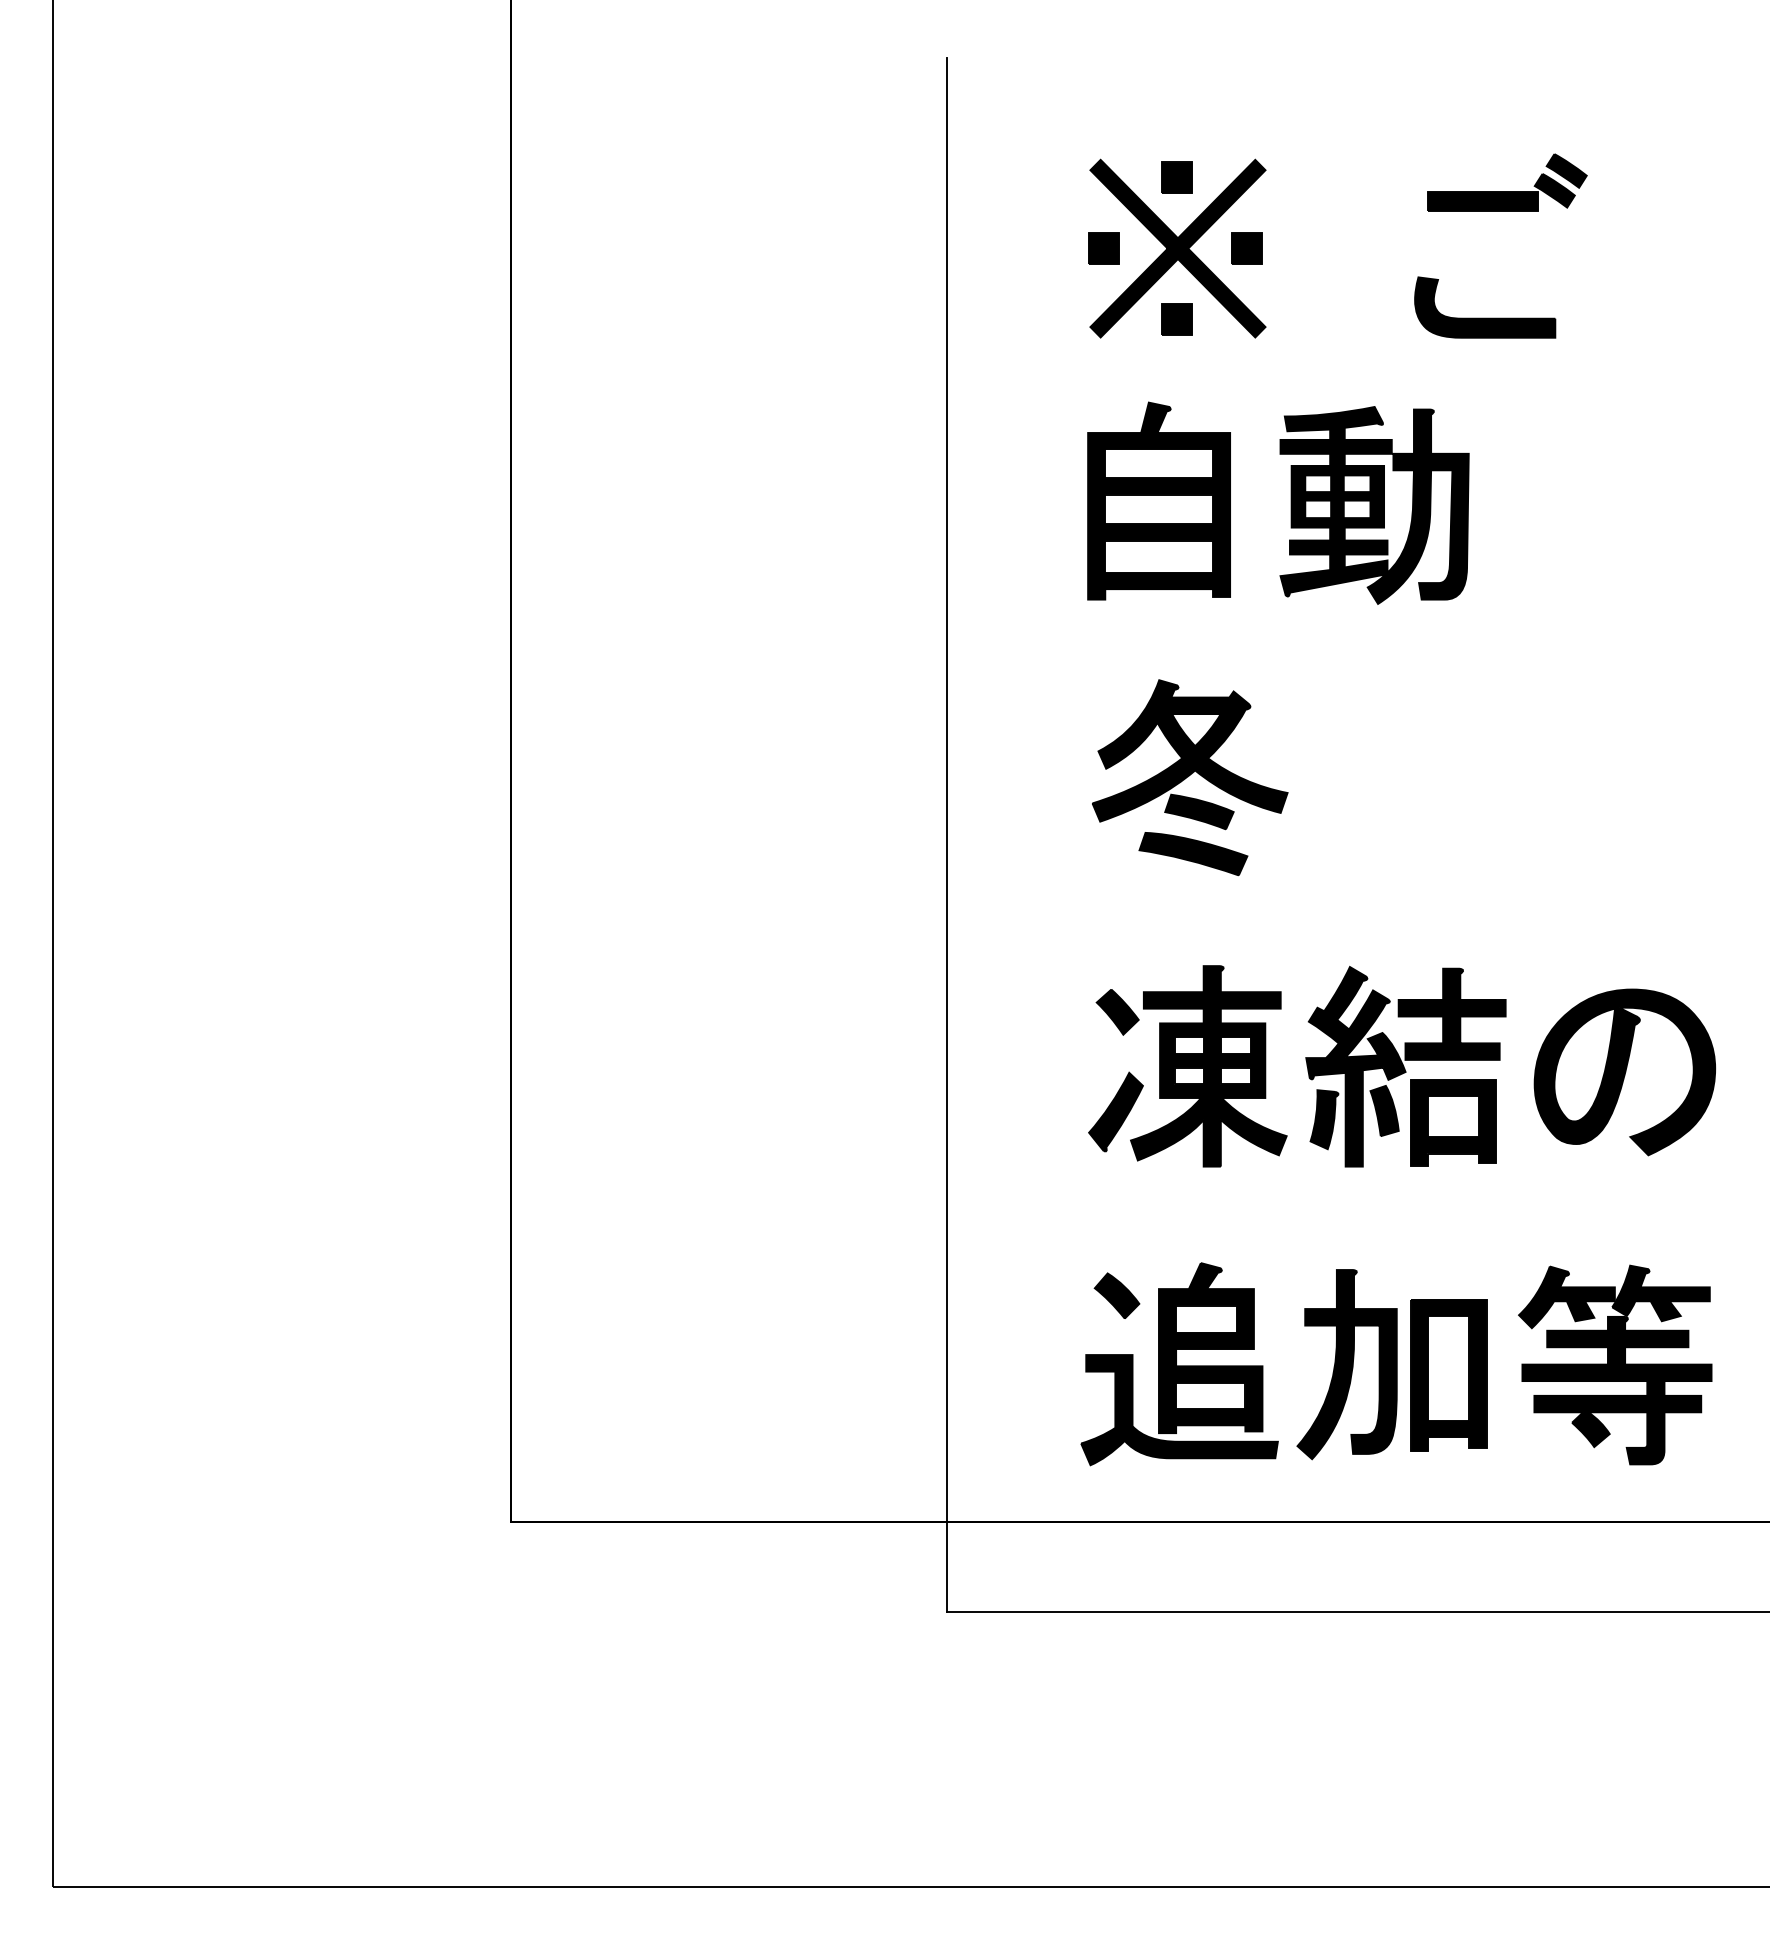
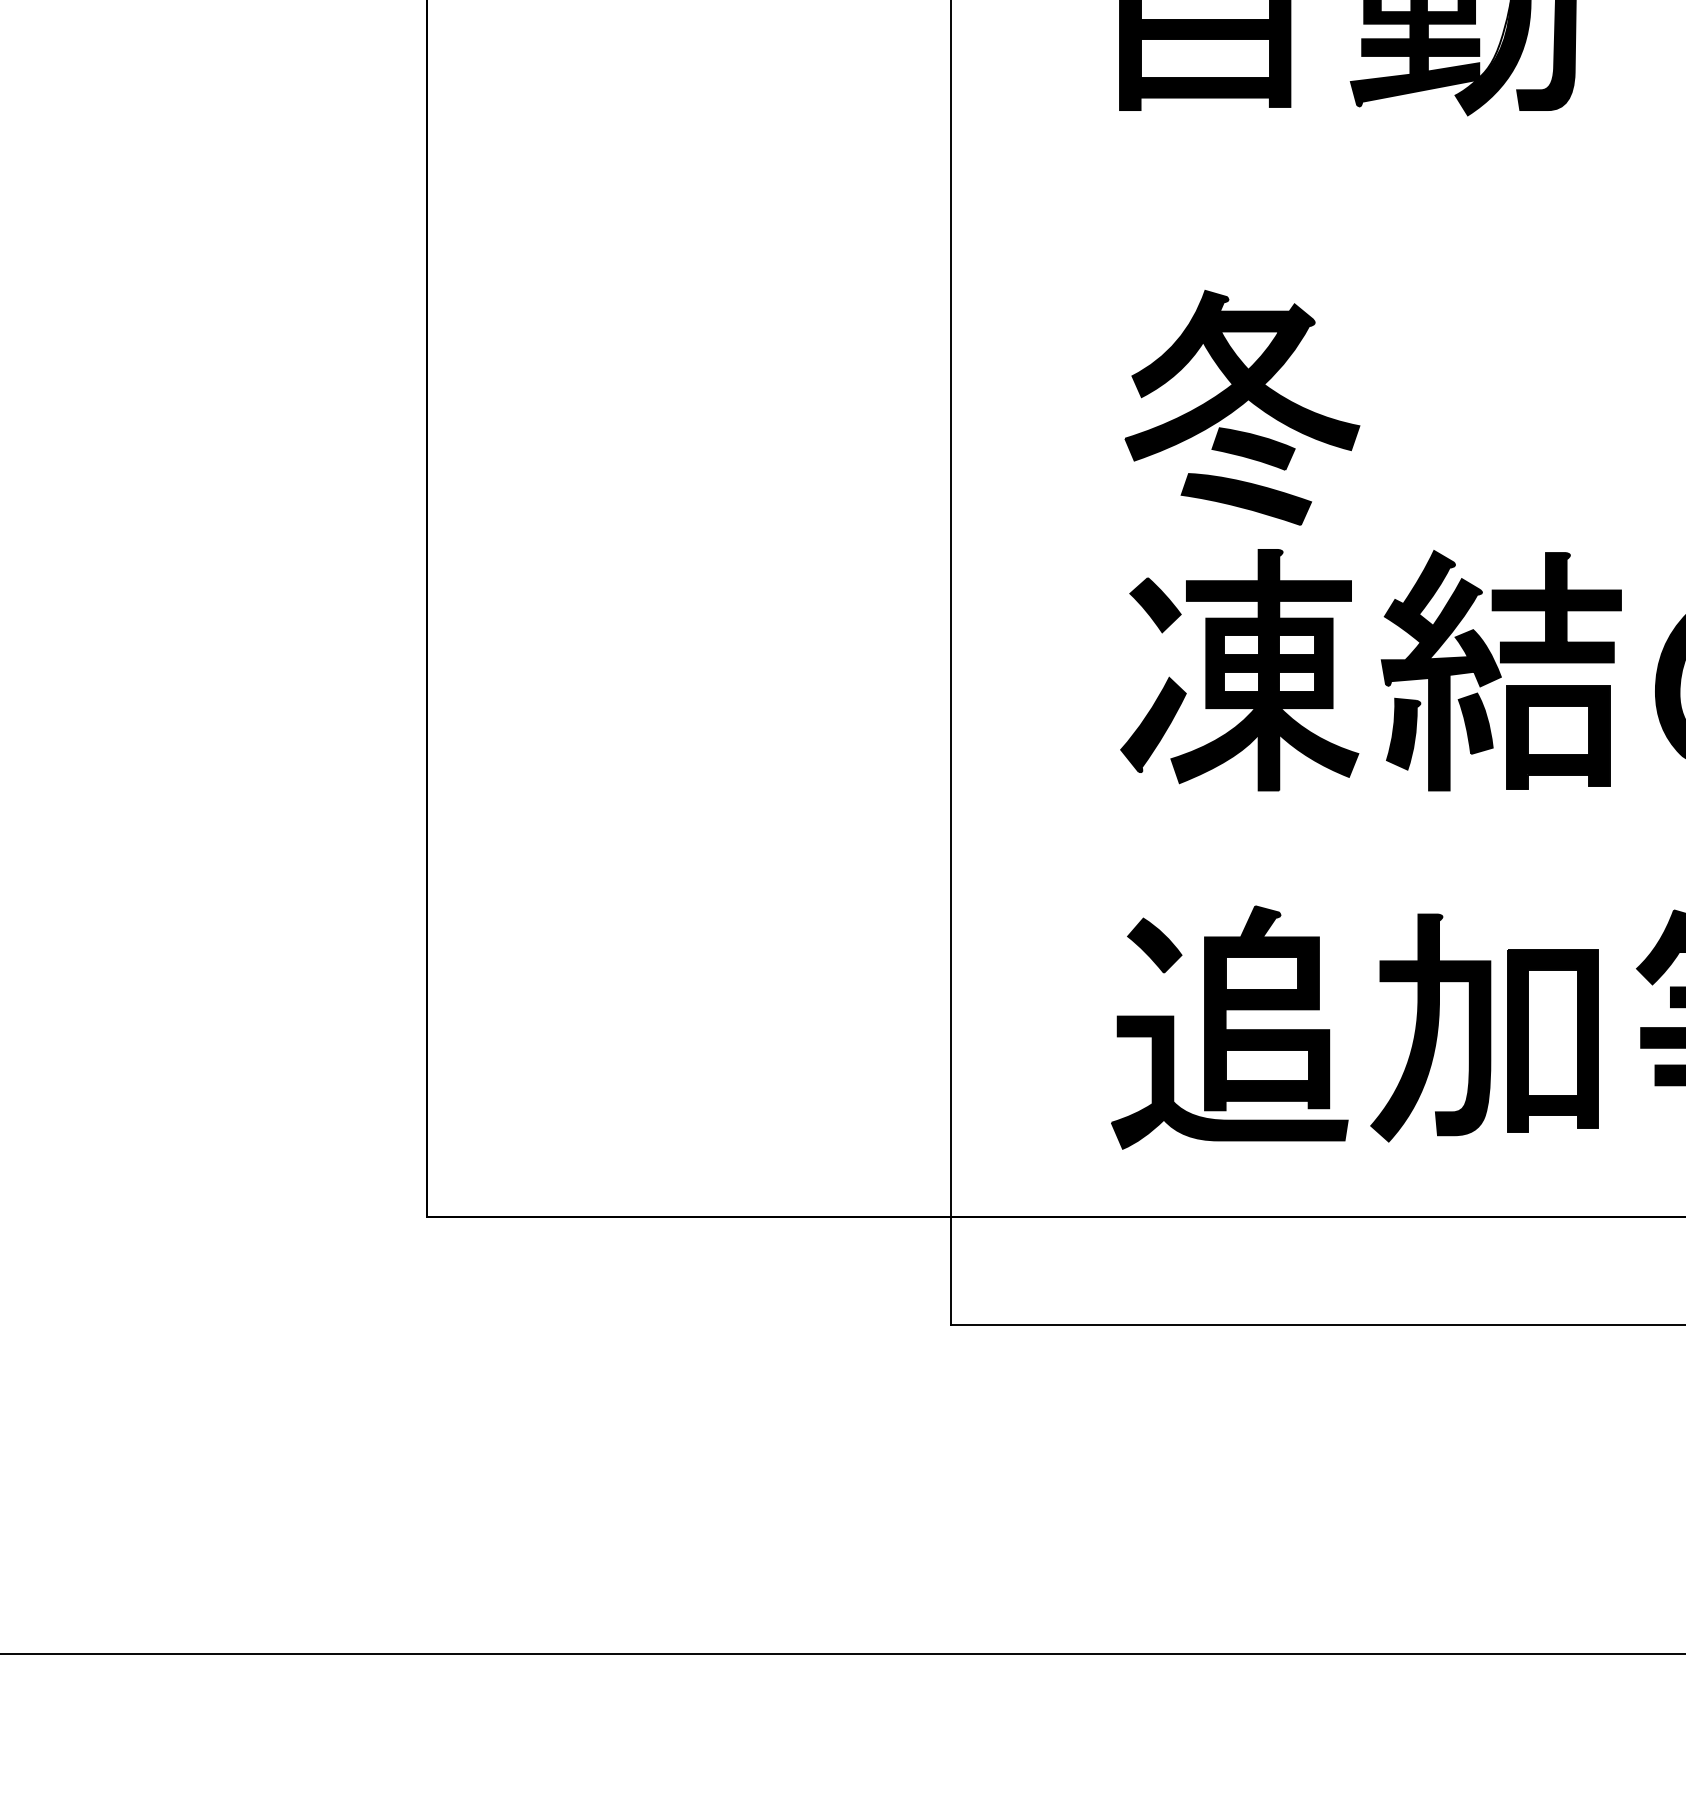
part: (1190, 777) -> (1242, 407), moved

